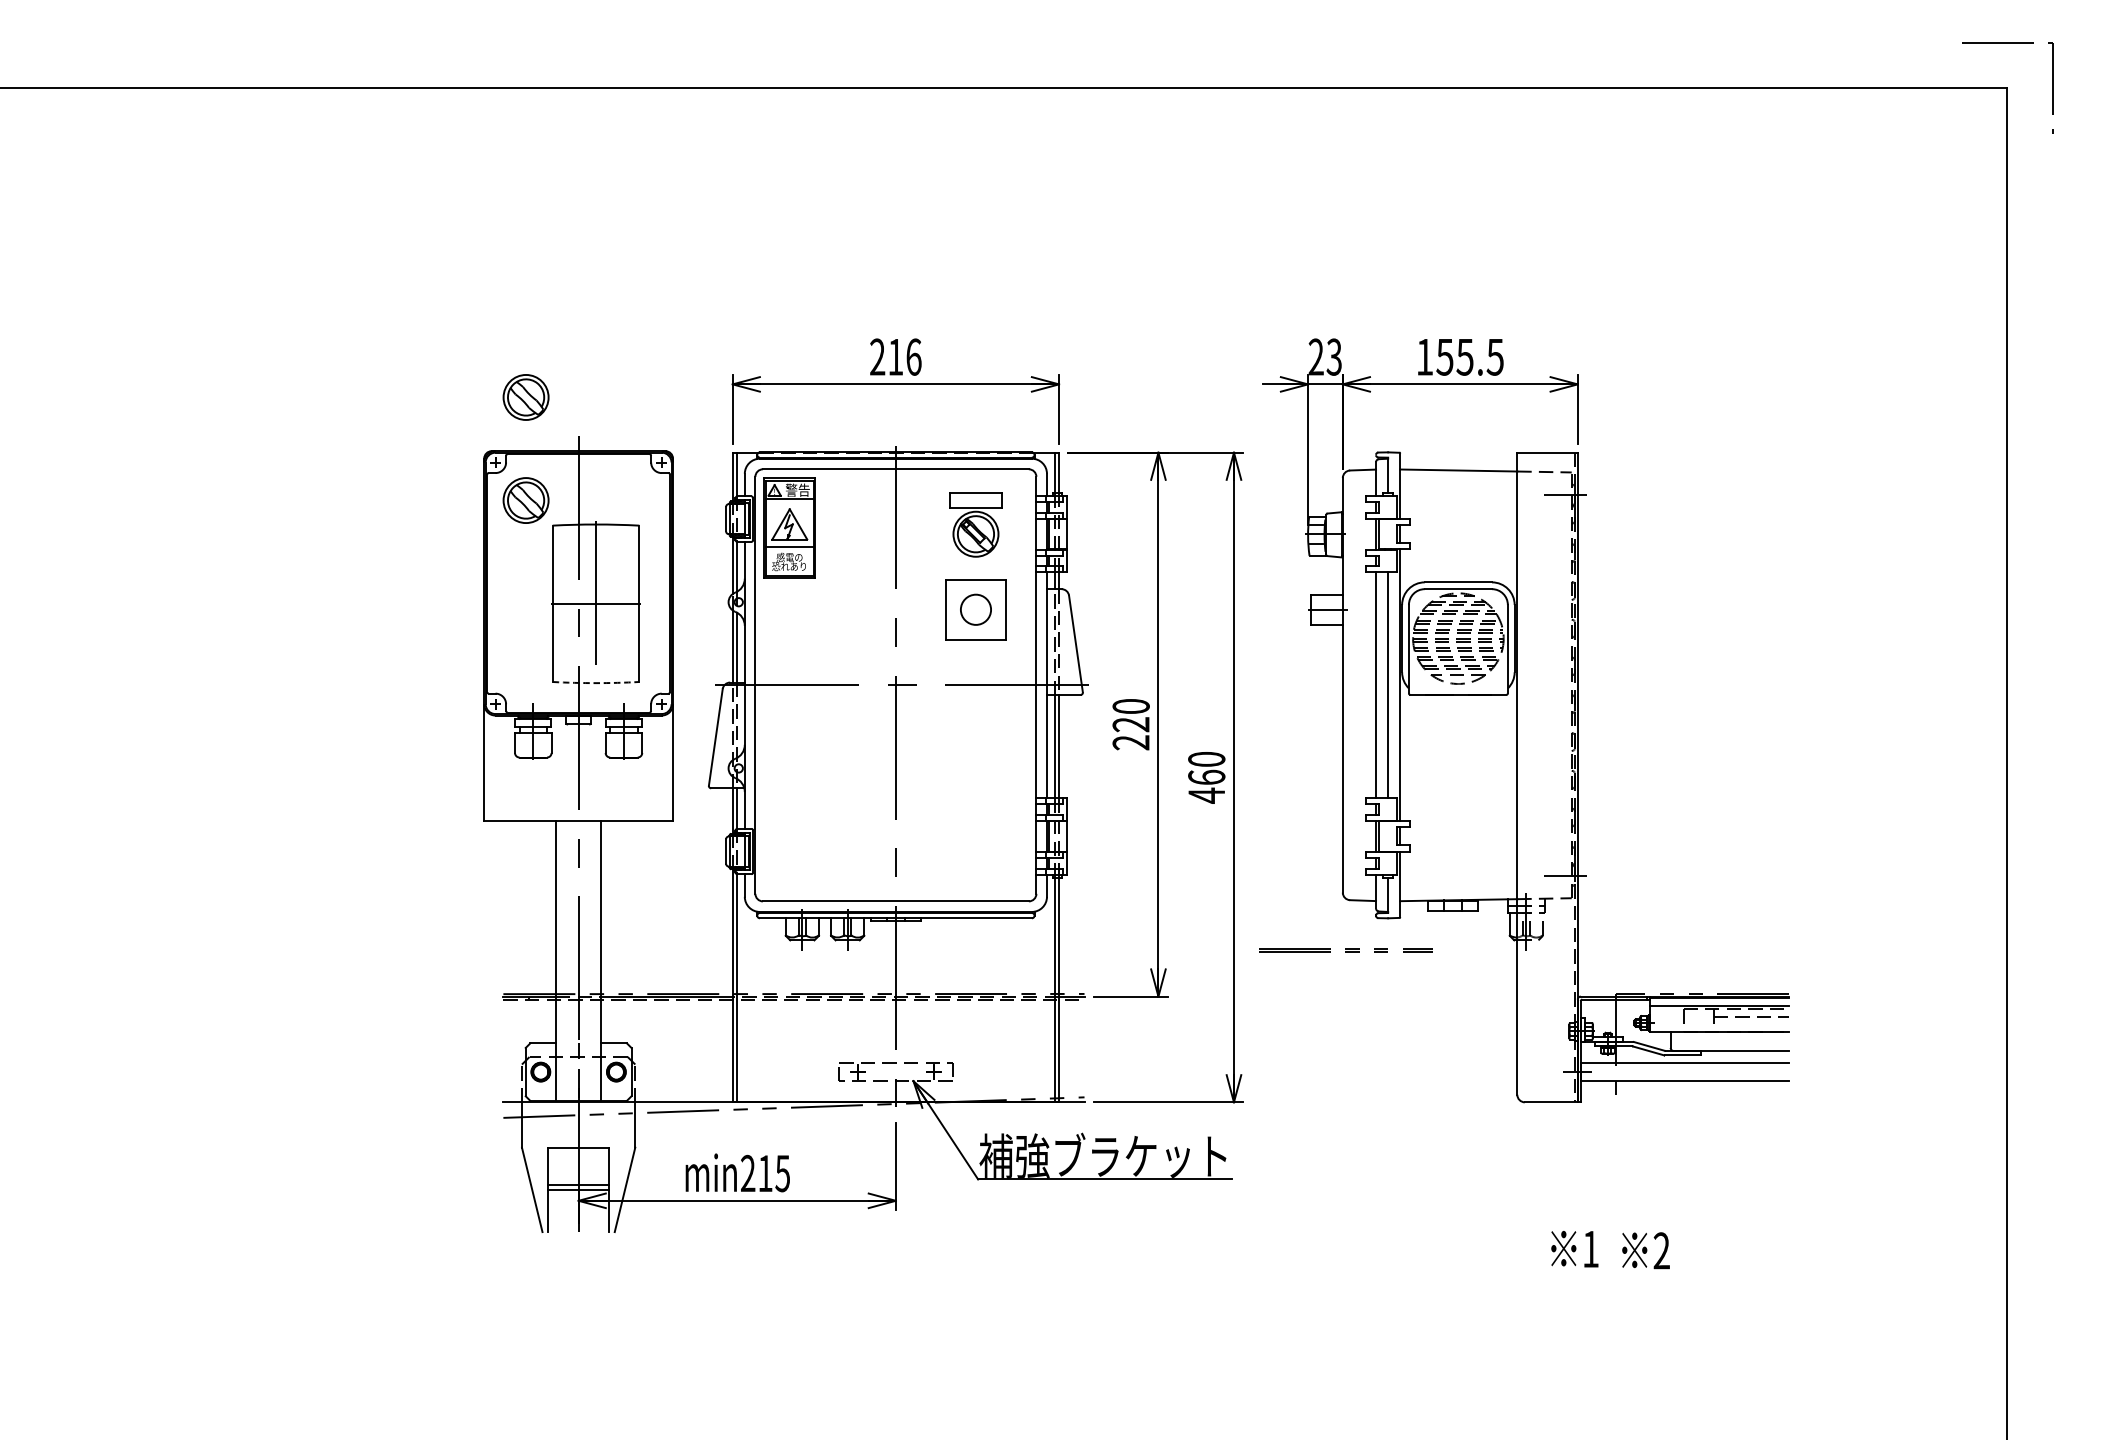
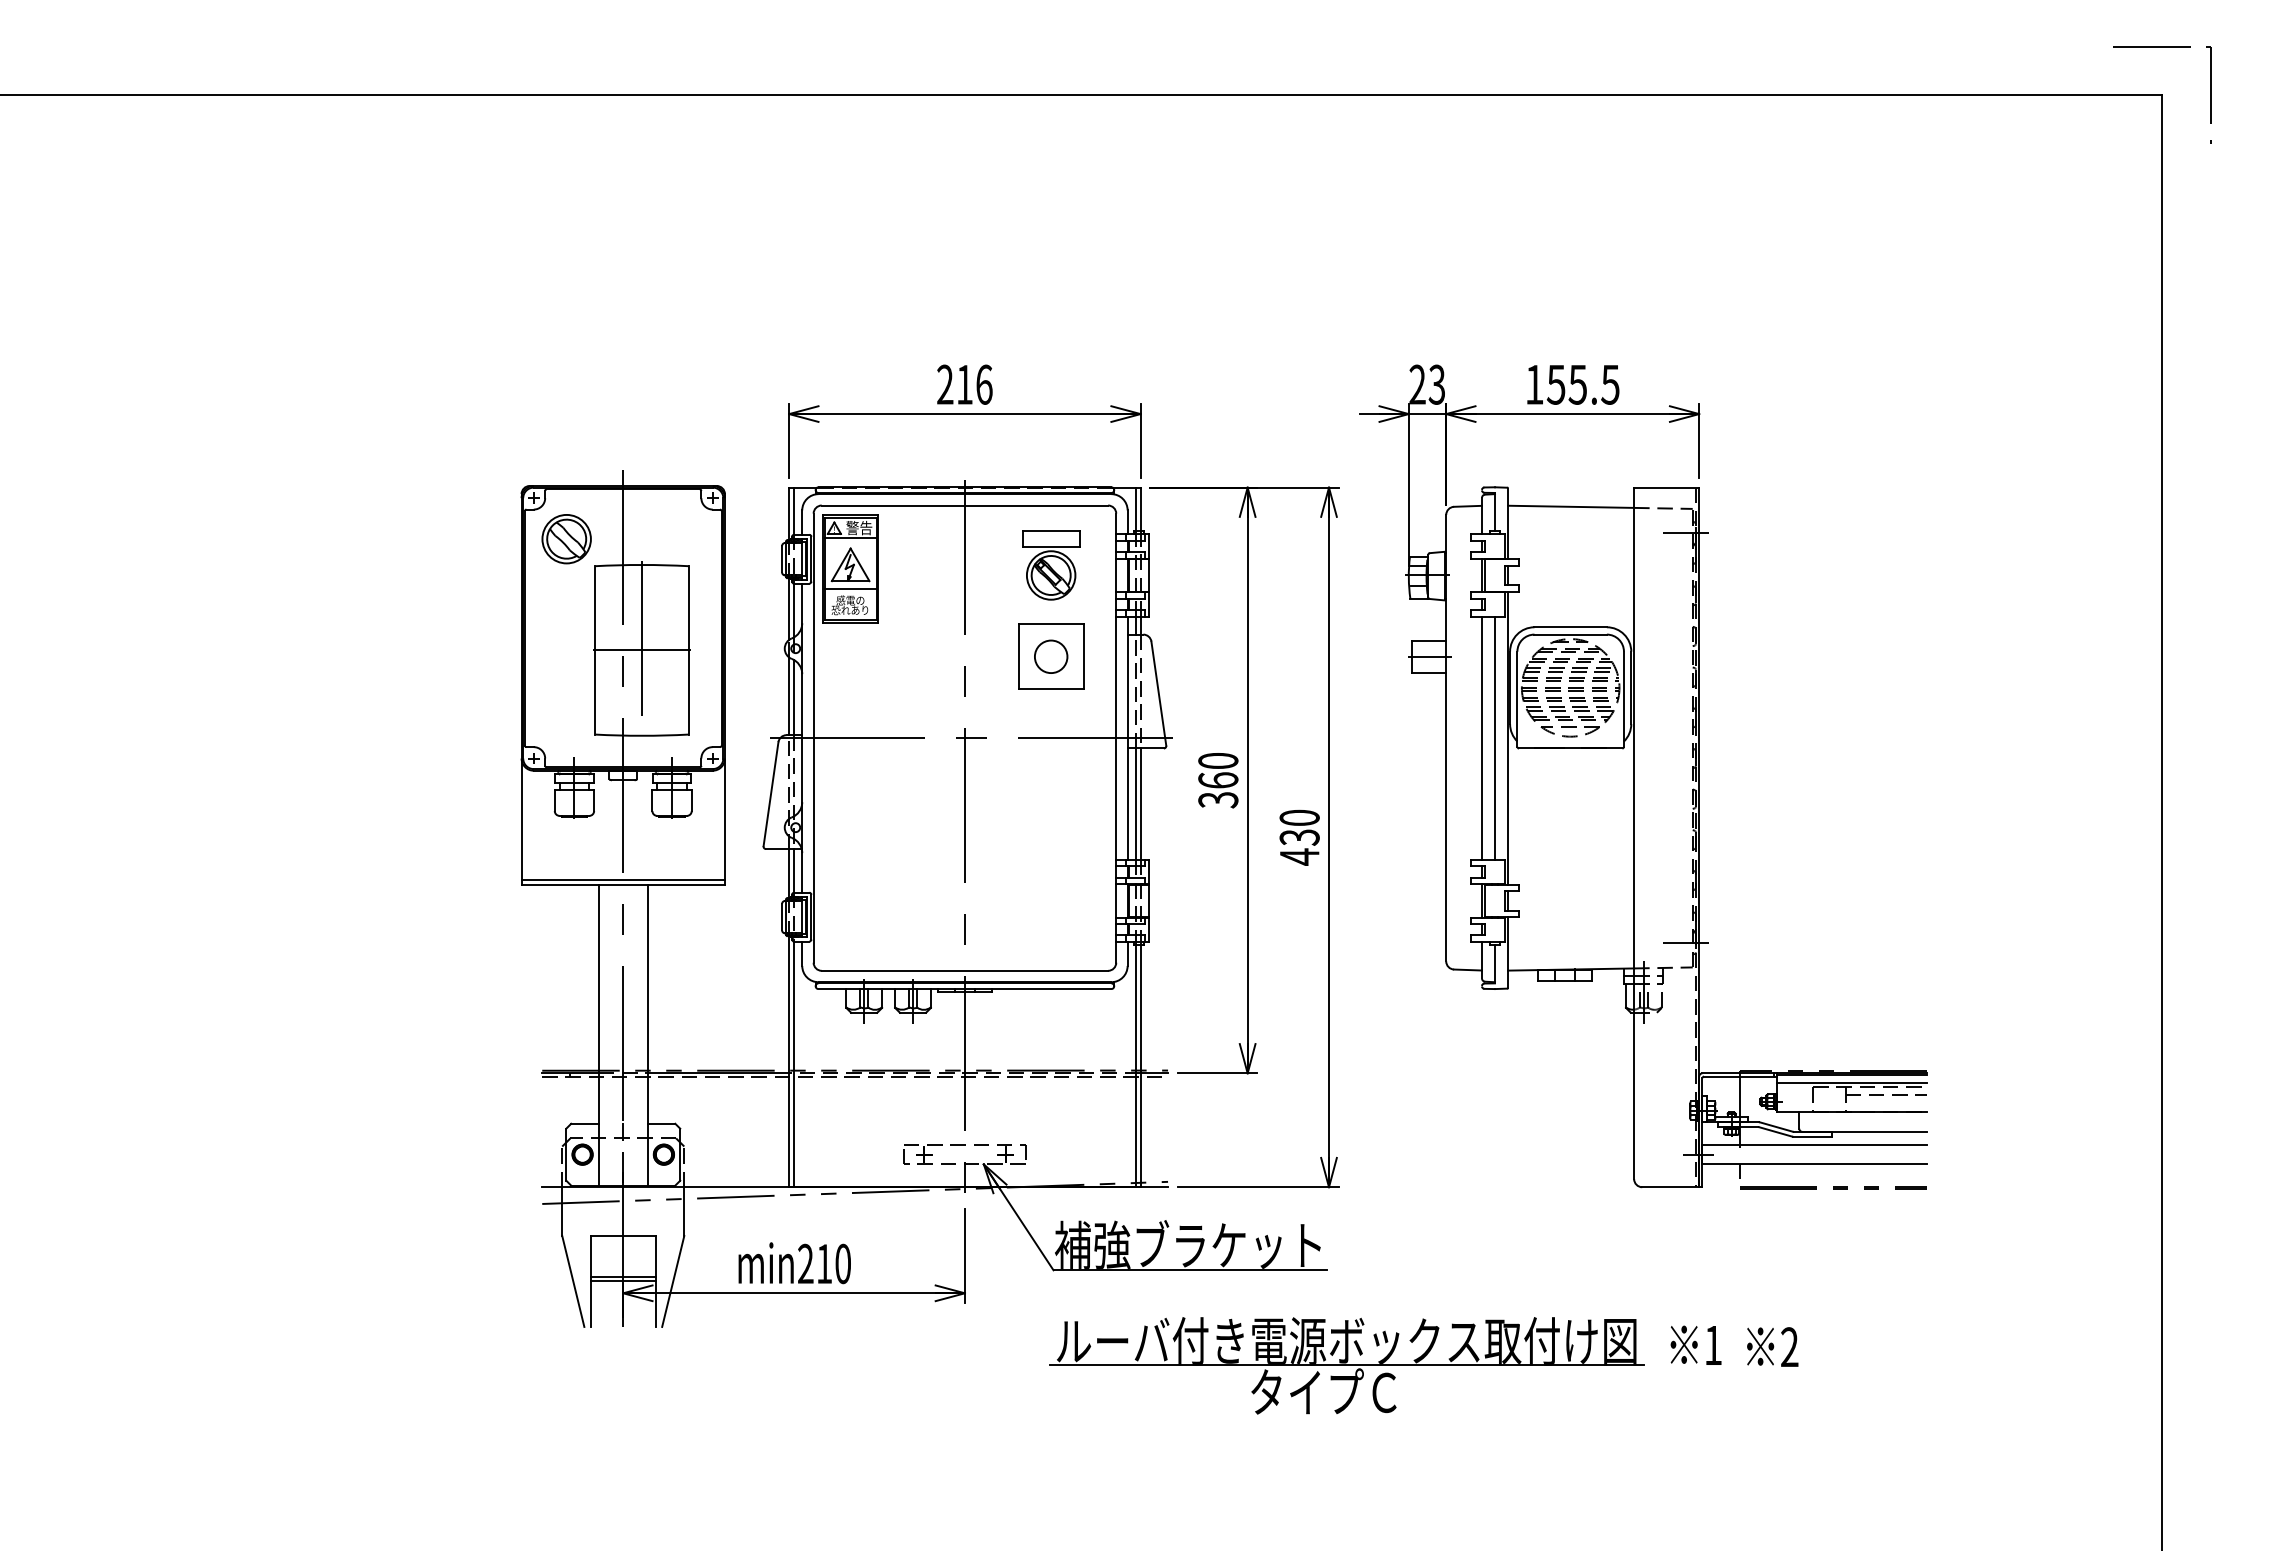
part: (525, 397) -> (566, 428), removed
arc: (595, 682) -> (641, 735), dashed -> solid
text: (1131, 733) -> (1218, 790), 220 -> 360
text: (1206, 777) -> (1299, 837), 460 -> 430
line: (577, 816) -> (622, 879), added
line: (1345, 950) -> (1833, 1187), moved
text: (782, 1173) -> (842, 1263), min215 -> min210
part: (1250, 1267) -> (1346, 1365), added

